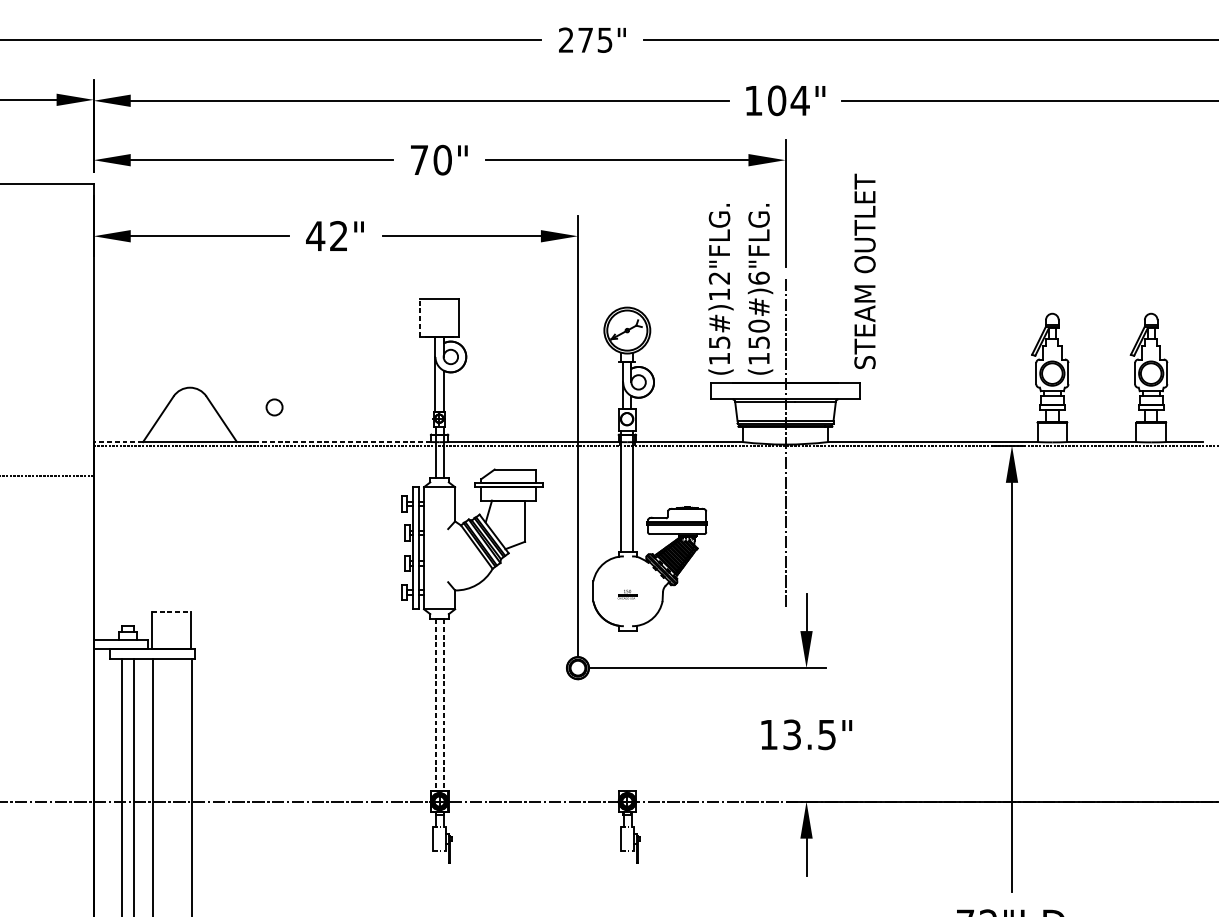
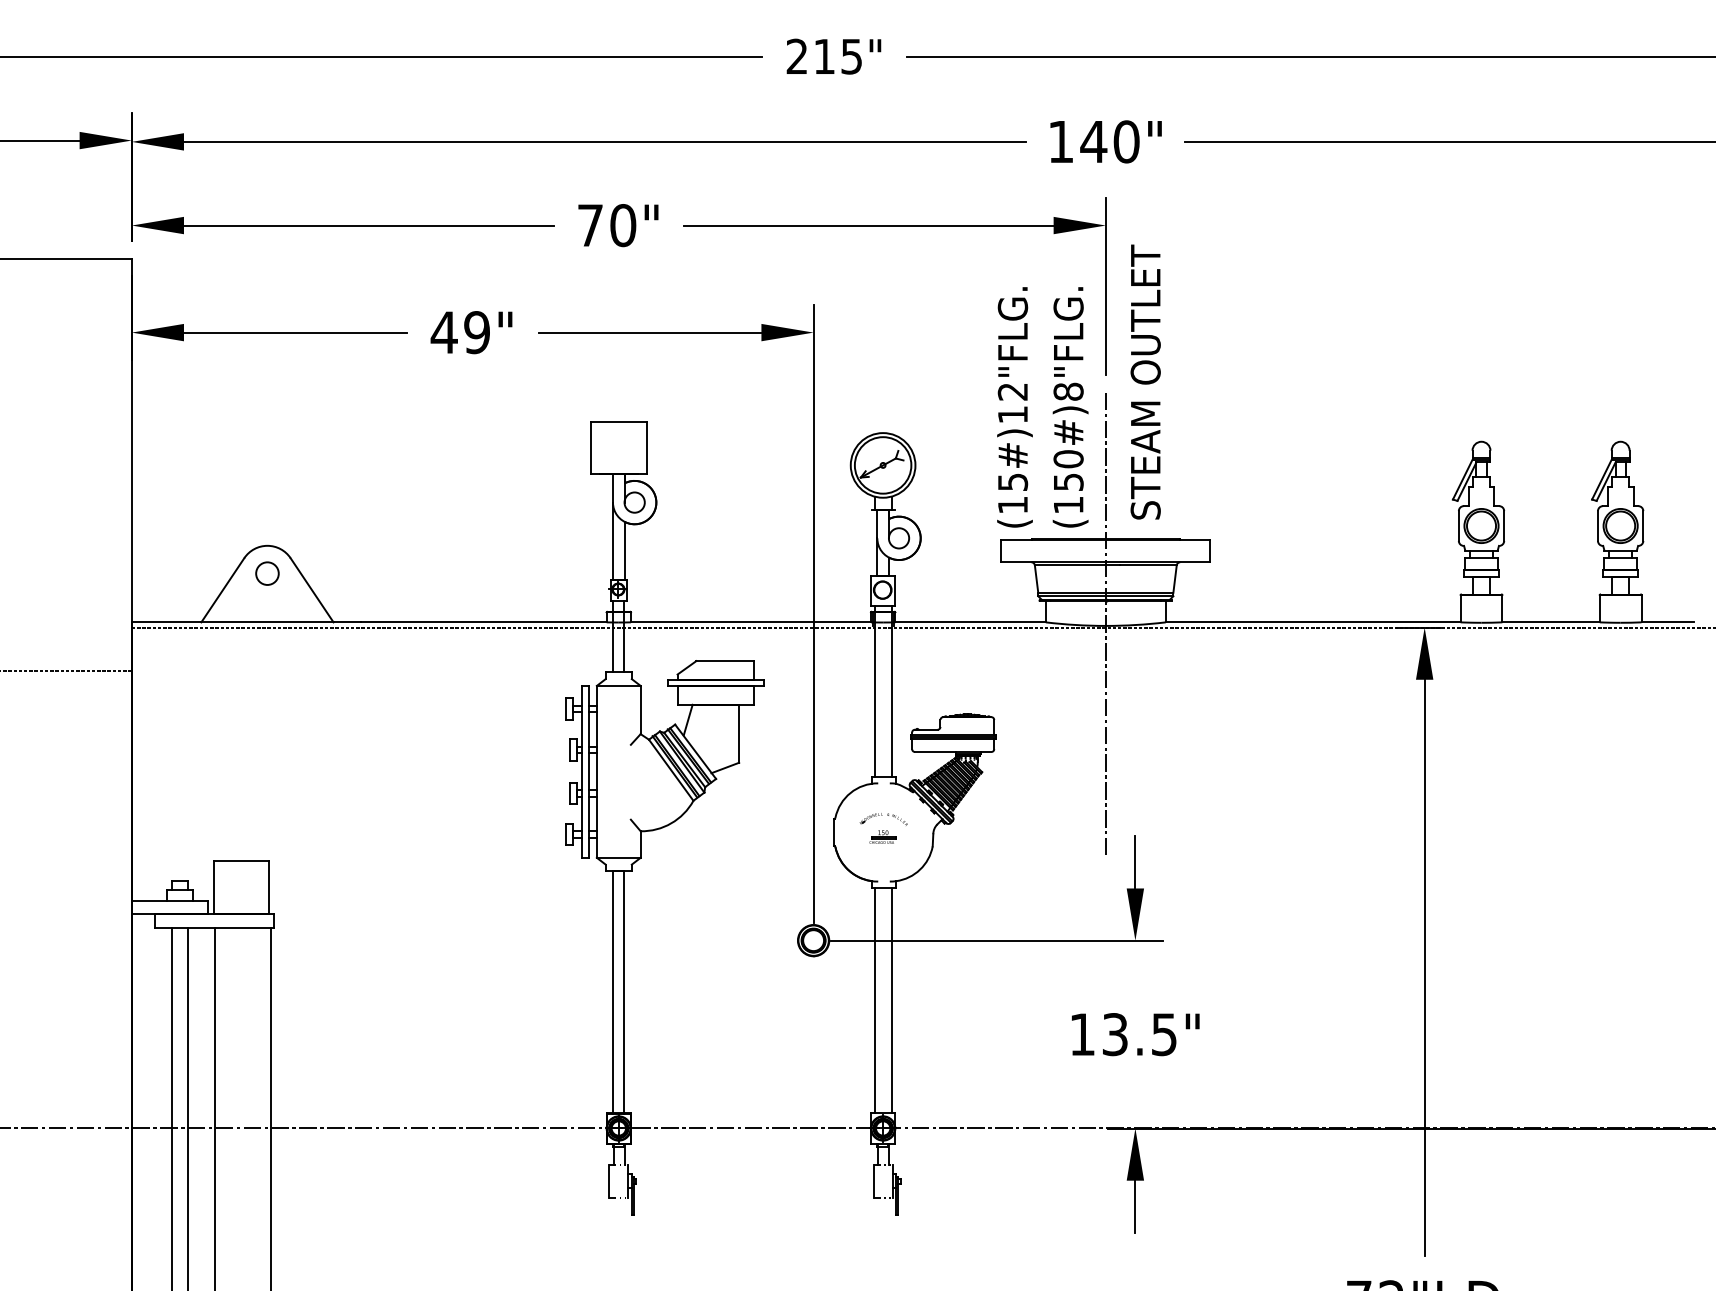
text: (585, 40) -> (824, 56), 275" -> 215"
text: (788, 100) -> (1110, 141), 104" -> 140"
text: (338, 236) -> (476, 332), 42" -> 49"
text: (864, 270) -> (1145, 381), moved
text: (759, 278) -> (1068, 391), (150#)6"FLG. -> (150#)8"FLG.
line: (419, 317) -> (590, 447), dashed -> solid
circle: (274, 407) -> (267, 573), moved
line: (118, 442) -> (166, 622), dashed -> solid
line: (344, 442) -> (484, 622), dashed -> solid
part: (627, 582) -> (883, 819), added
line: (171, 611) -> (241, 861), dashed -> solid
line: (435, 704) -> (613, 992), dashed -> solid
line: (443, 704) -> (624, 992), dashed -> solid
line: (621, 710) -> (874, 1000), added
line: (633, 710) -> (891, 1000), added

